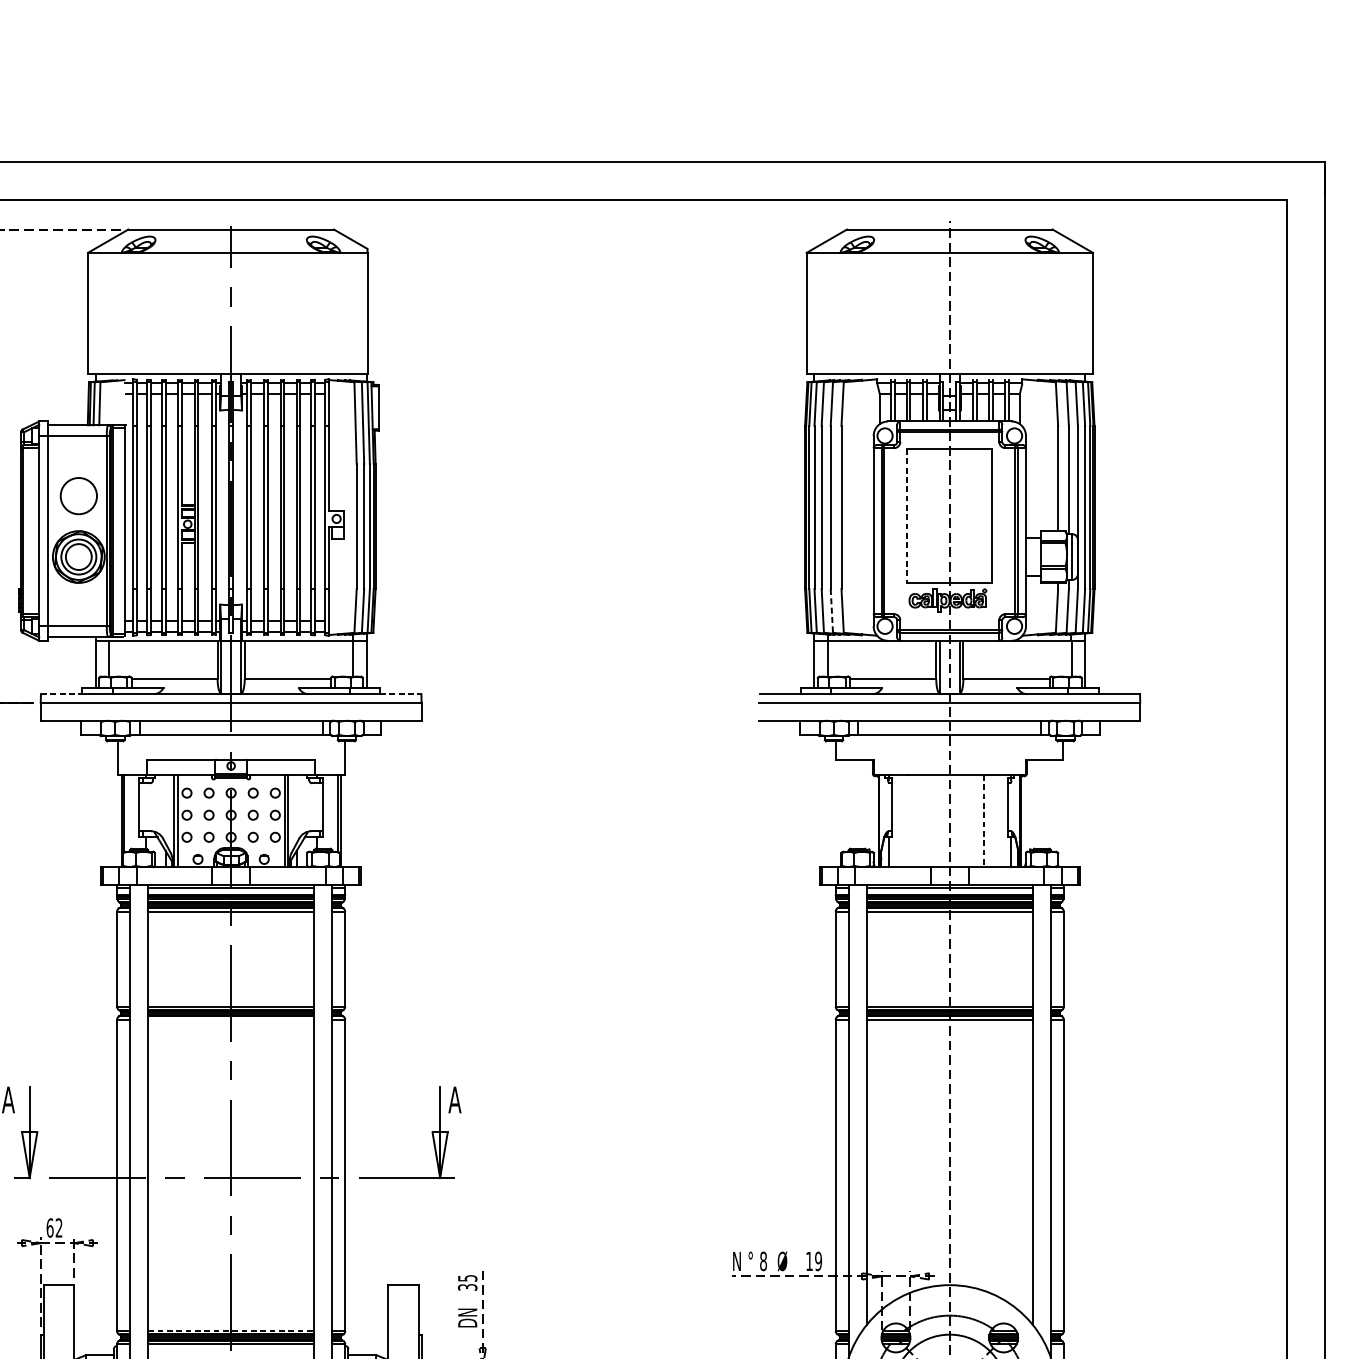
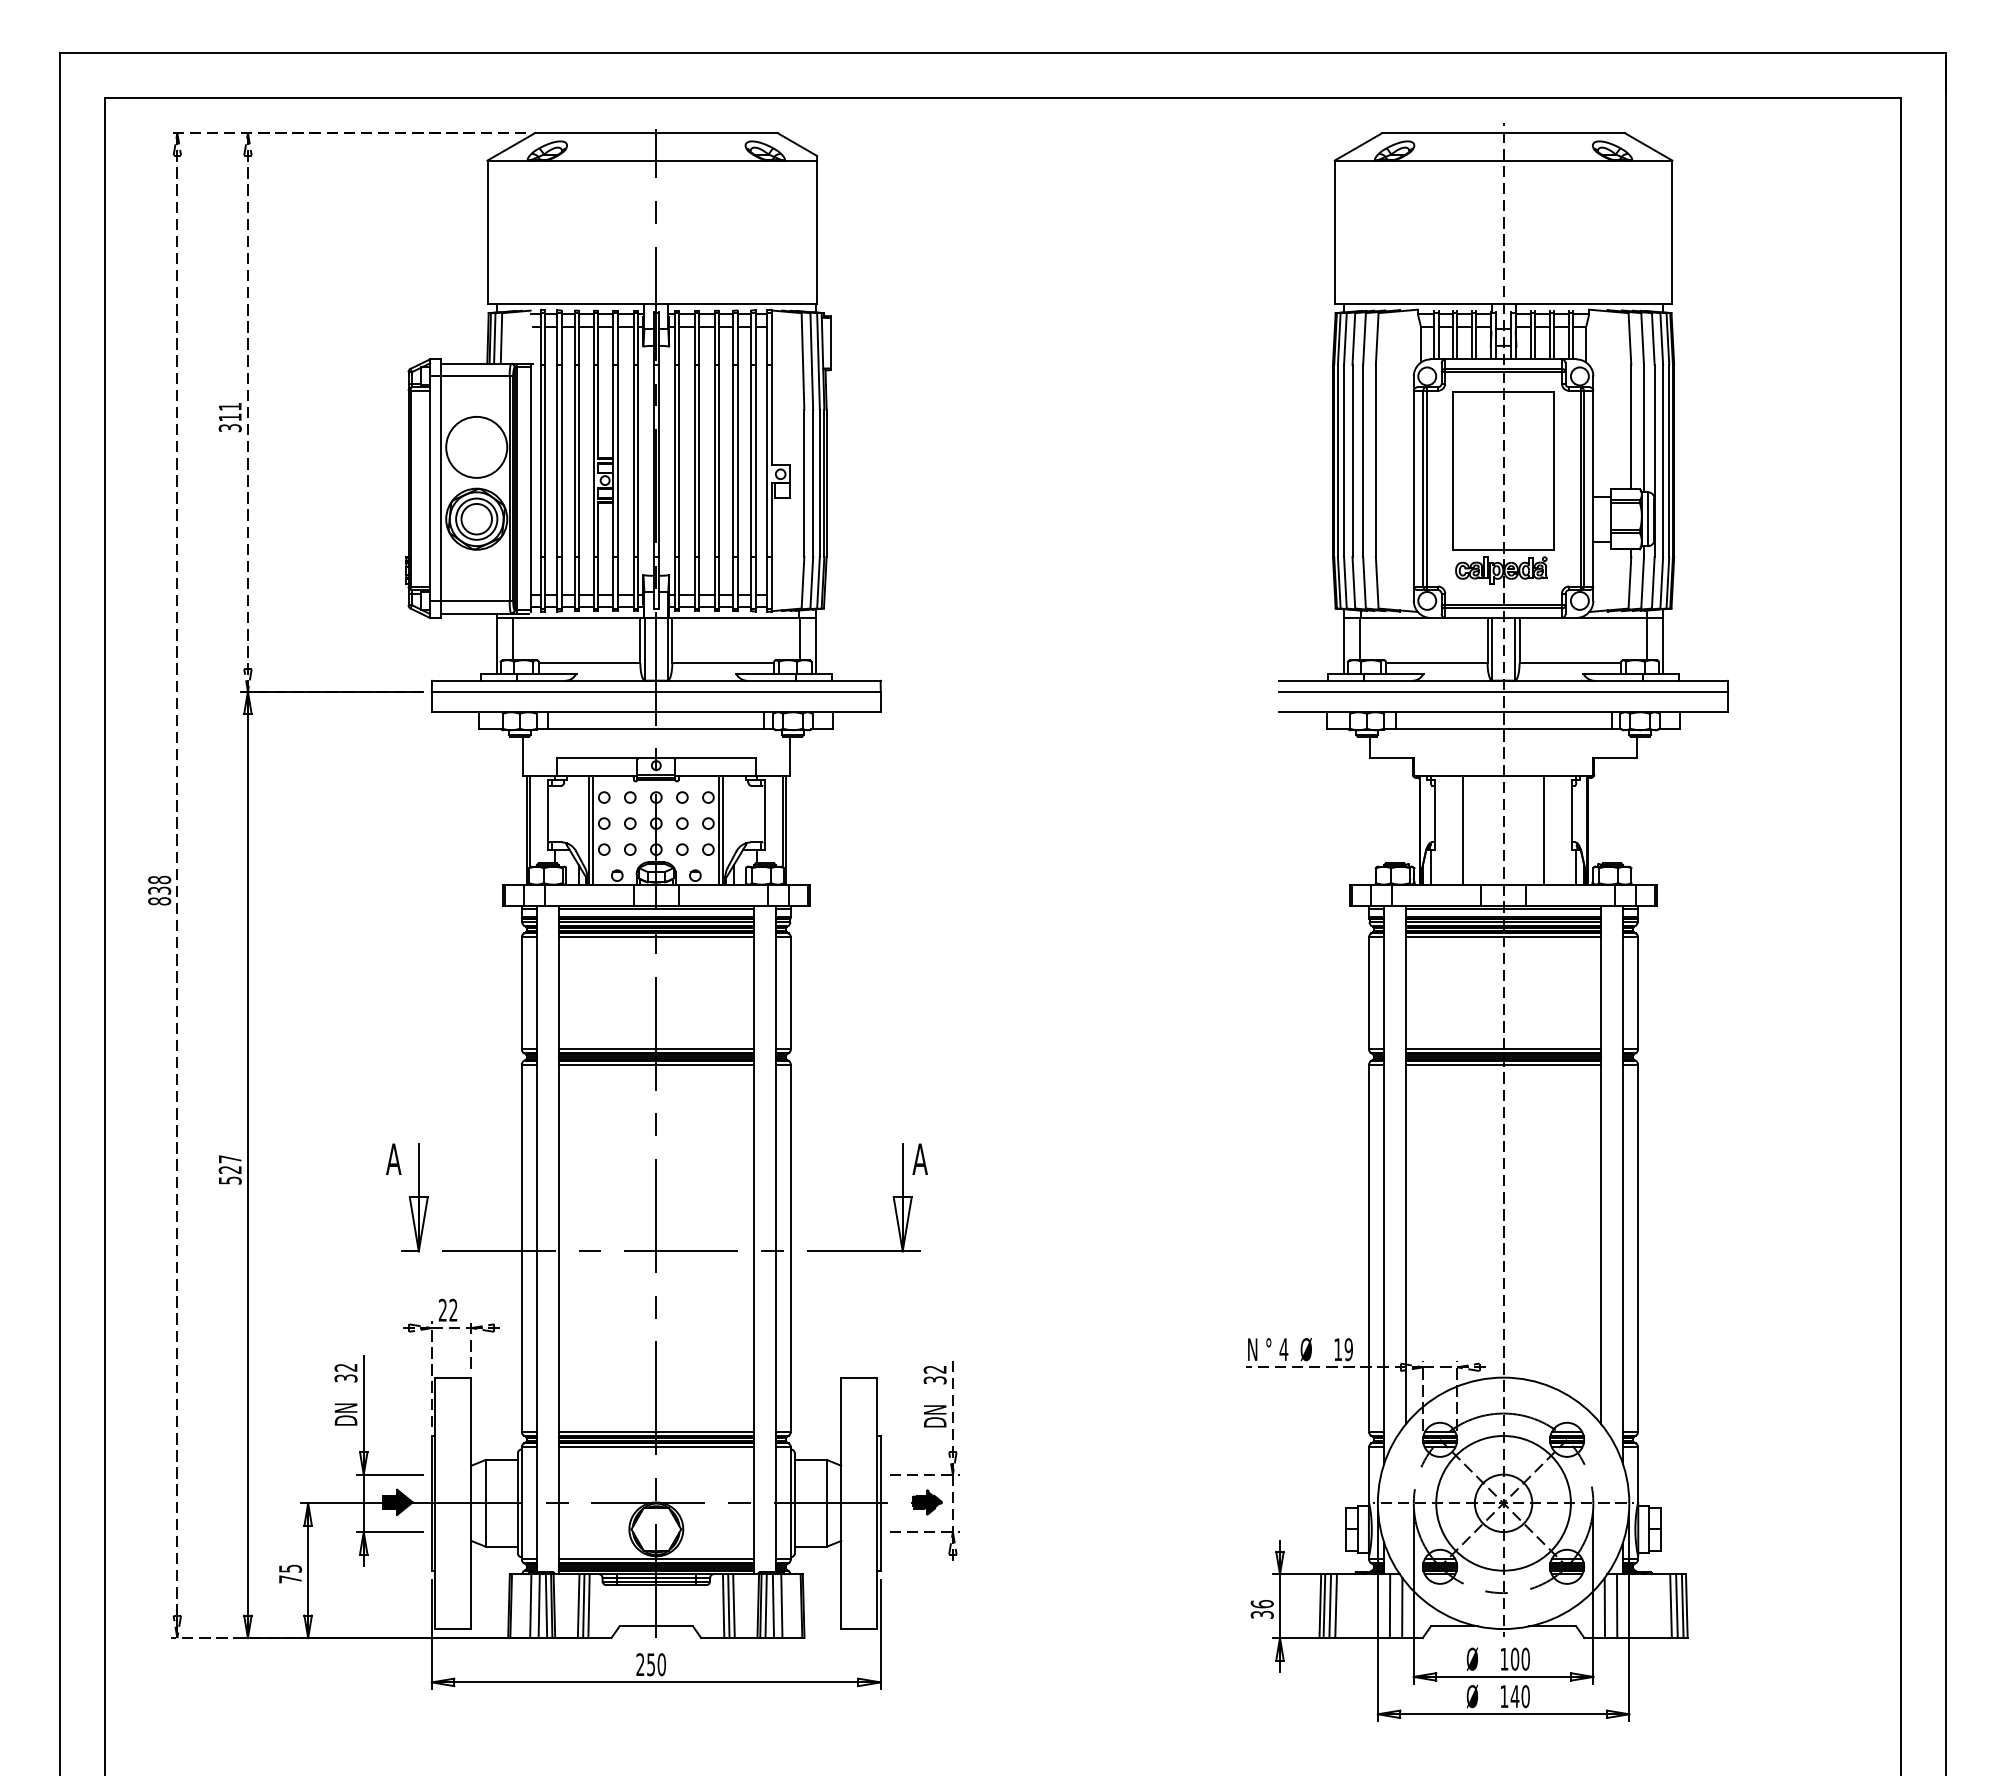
circle: (78, 495) -> (476, 446), size x1.43
line: (907, 516) -> (1453, 471), dashed -> solid
line: (831, 610) -> (1364, 582), dashed -> solid
line: (62, 693) -> (457, 680), dashed -> solid
line: (400, 693) -> (856, 680), dashed -> solid
line: (914, 821) -> (1462, 830), added
line: (984, 821) -> (1544, 830), dashed -> solid
line: (231, 1019) -> (656, 1064), added
text: (49, 1227) -> (442, 1309), 62 -> 22
text: (763, 1261) -> (1283, 1349), 8 -> 4
text: (467, 1278) -> (934, 1369), 35 -> 32
line: (231, 1330) -> (656, 1431), dashed -> solid

